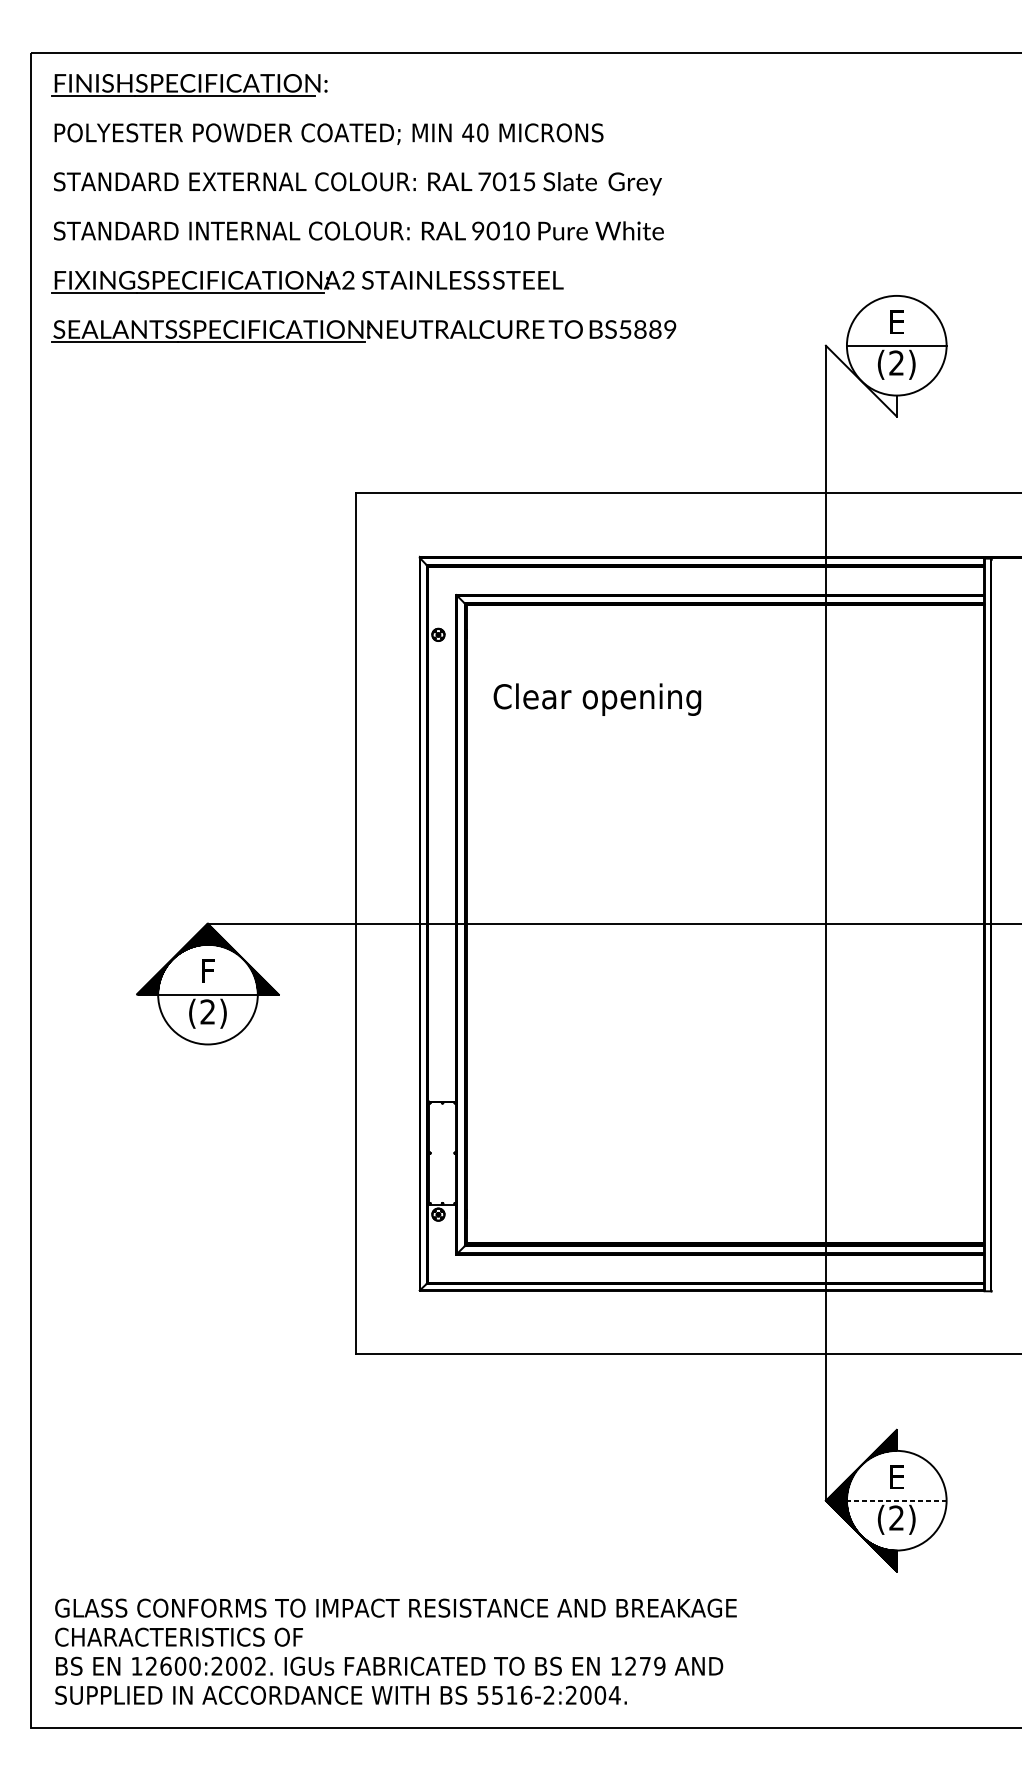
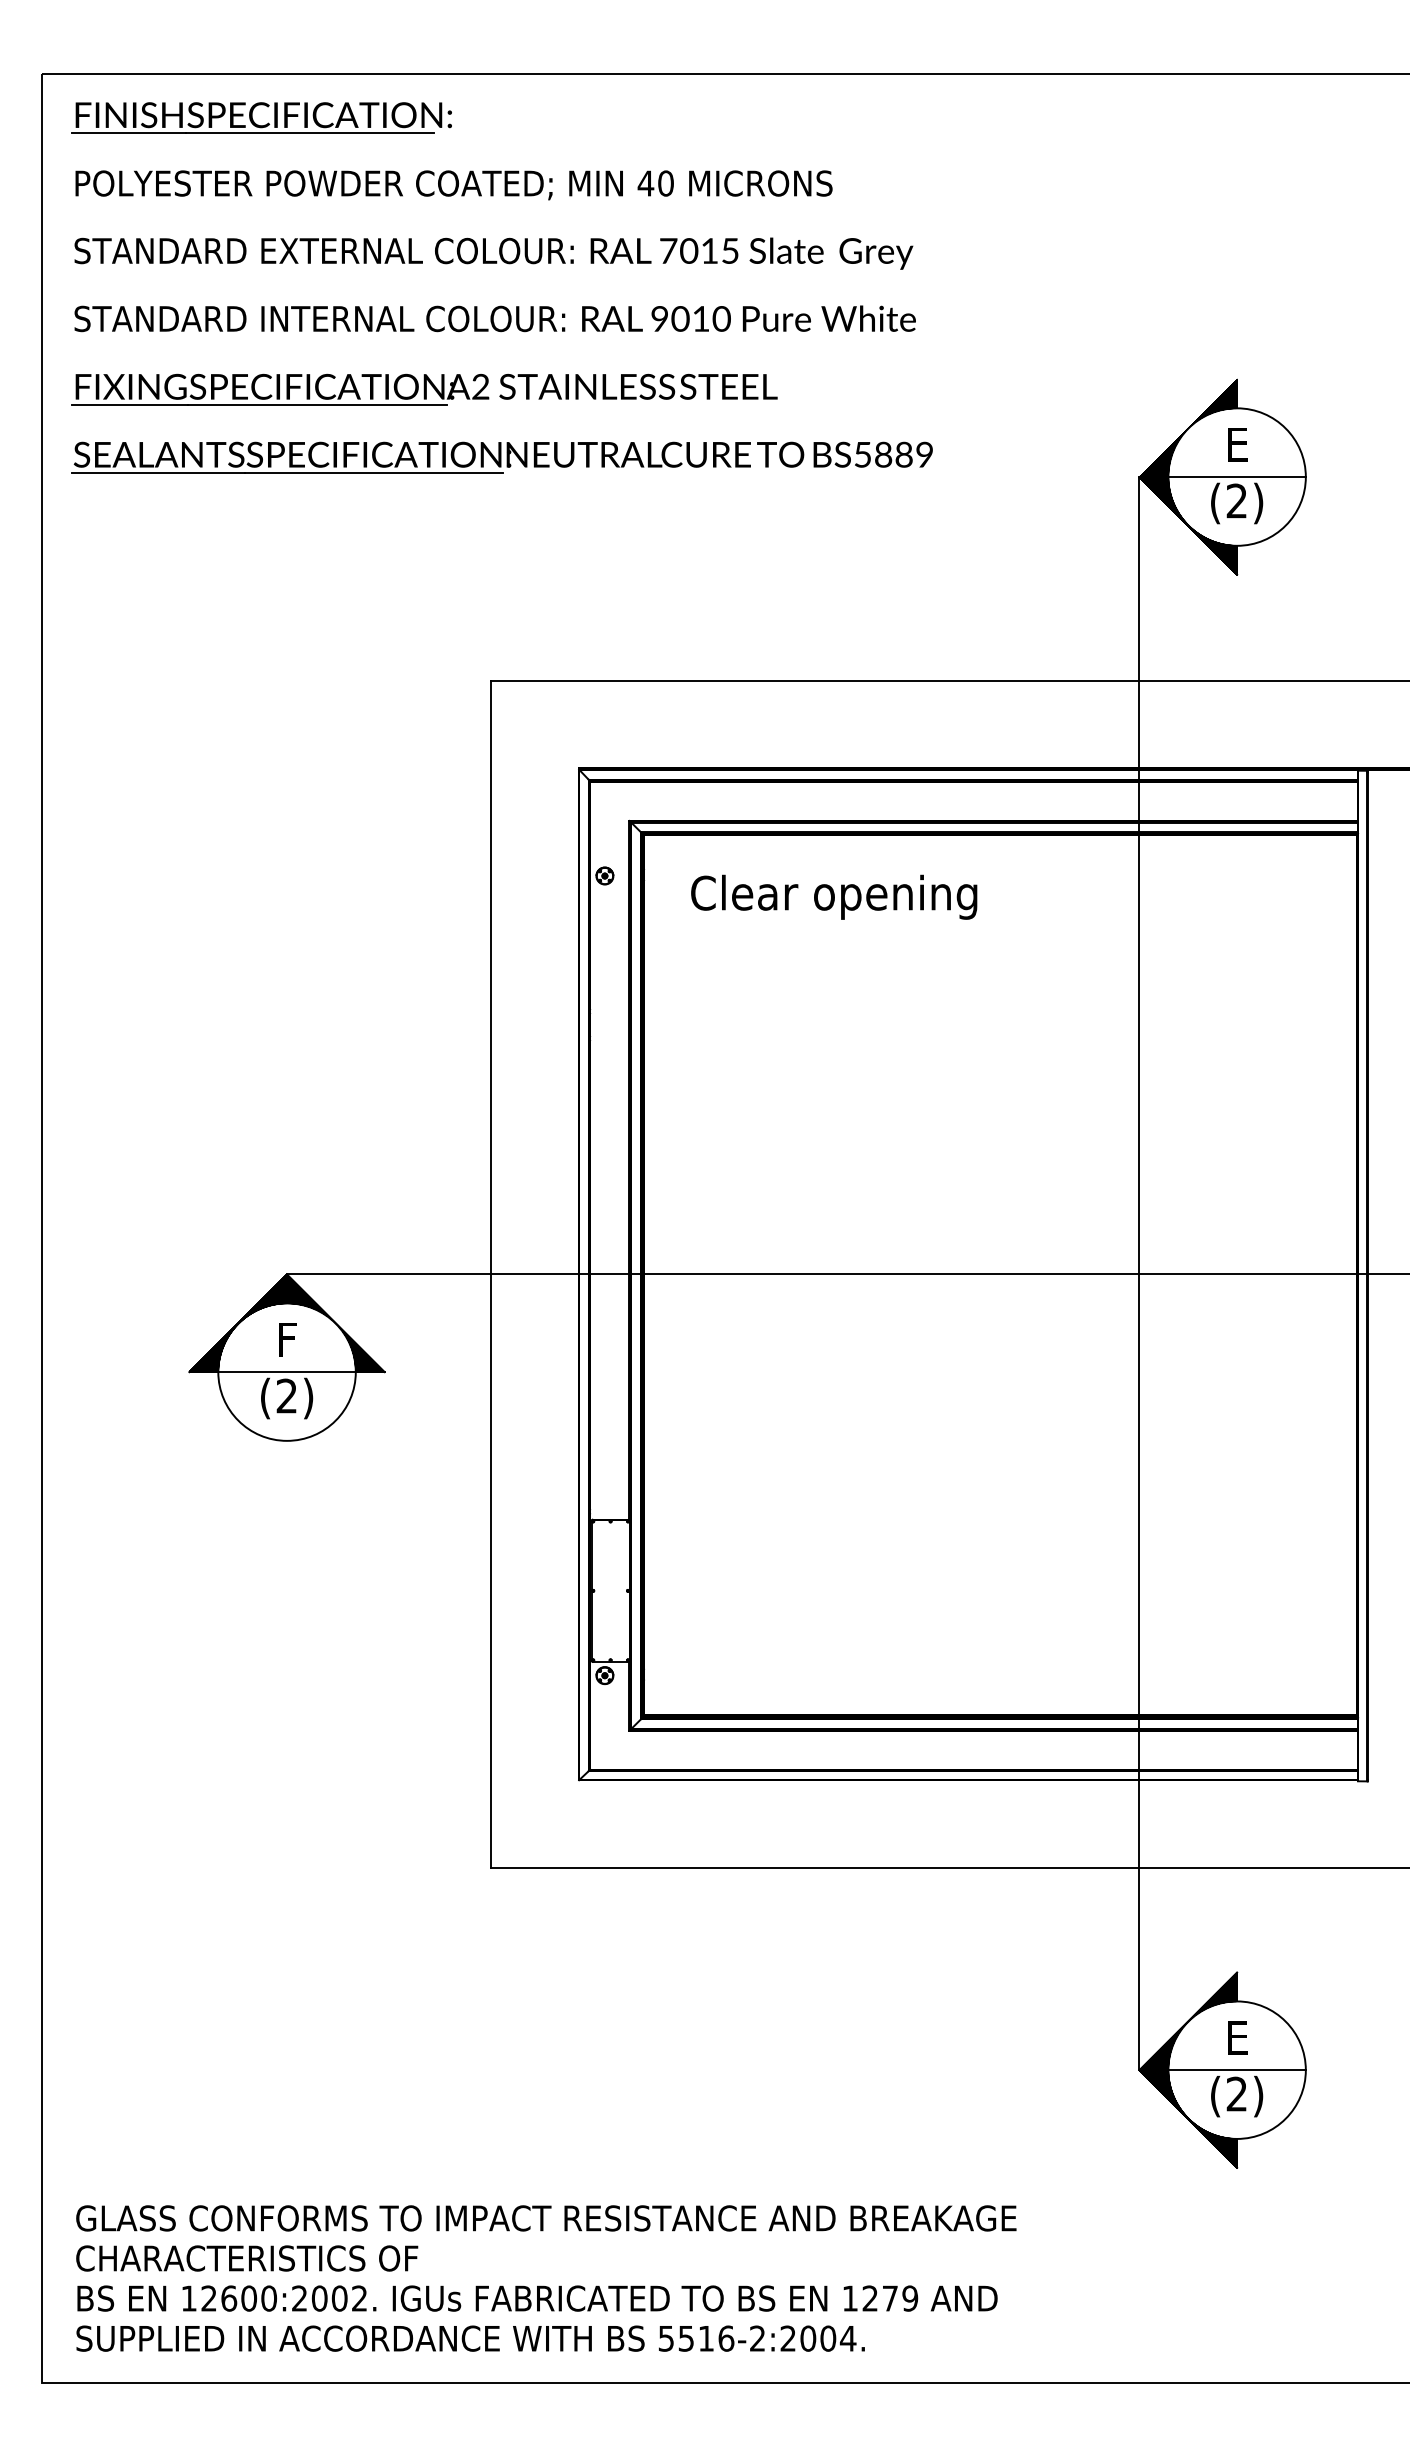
hatch: (861, 345) -> (1188, 476), added
text: (597, 699) -> (834, 896), moved
line: (897, 1500) -> (1237, 2070), dashed -> solid

